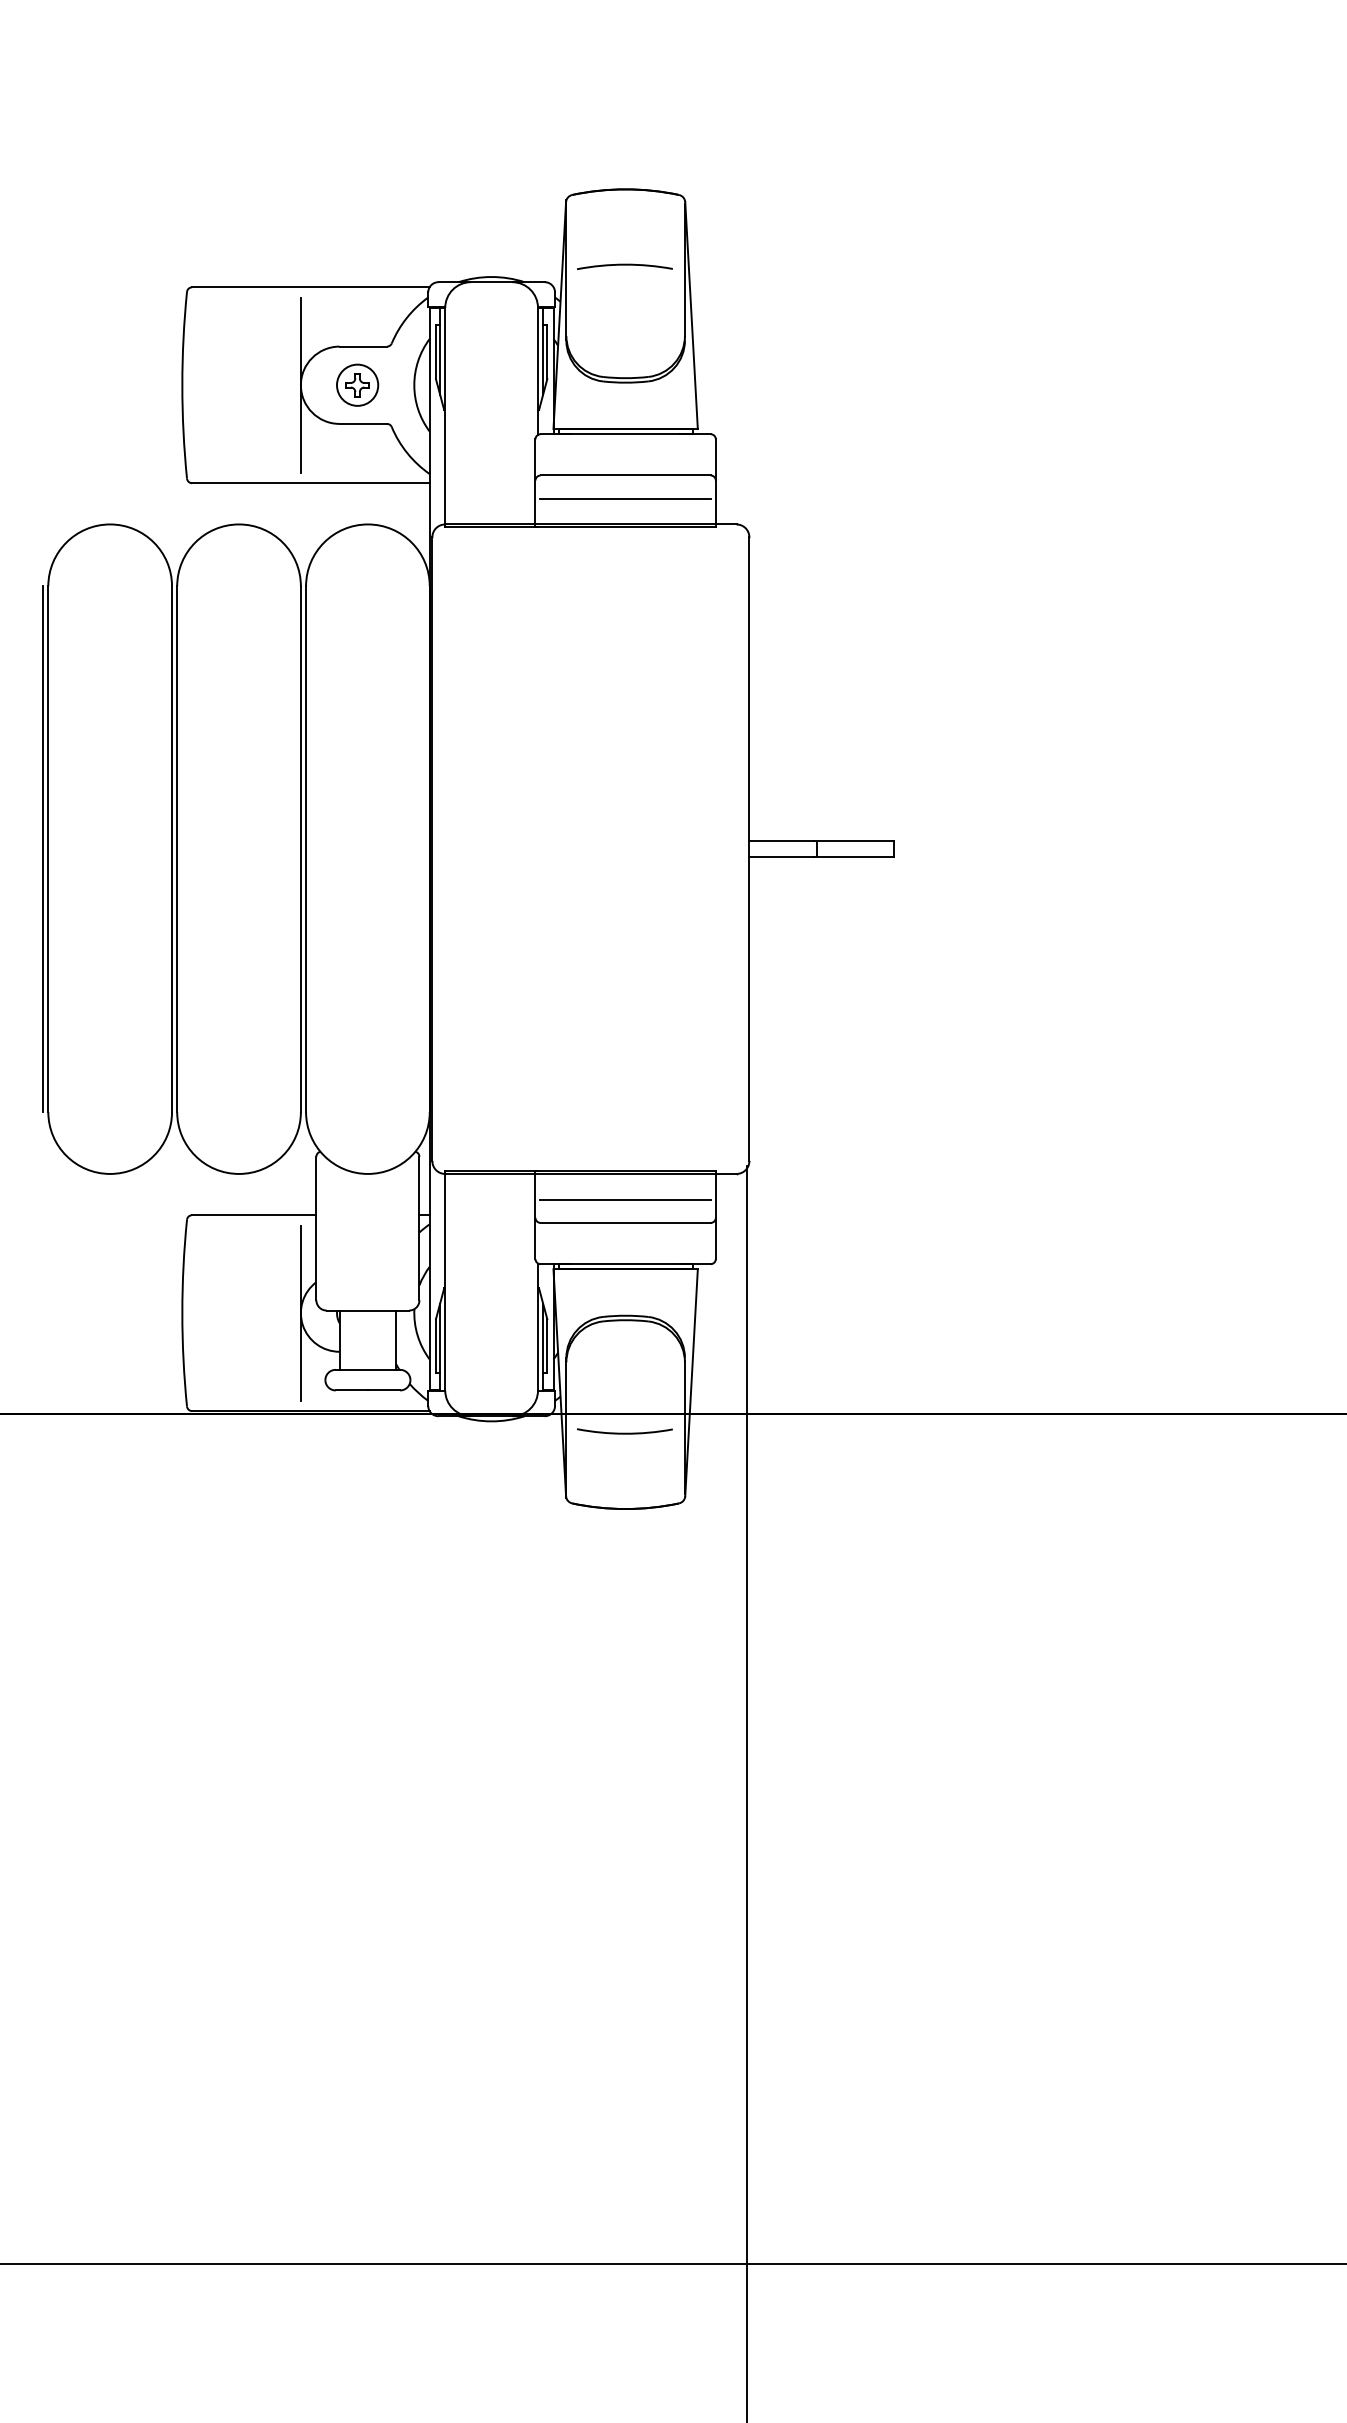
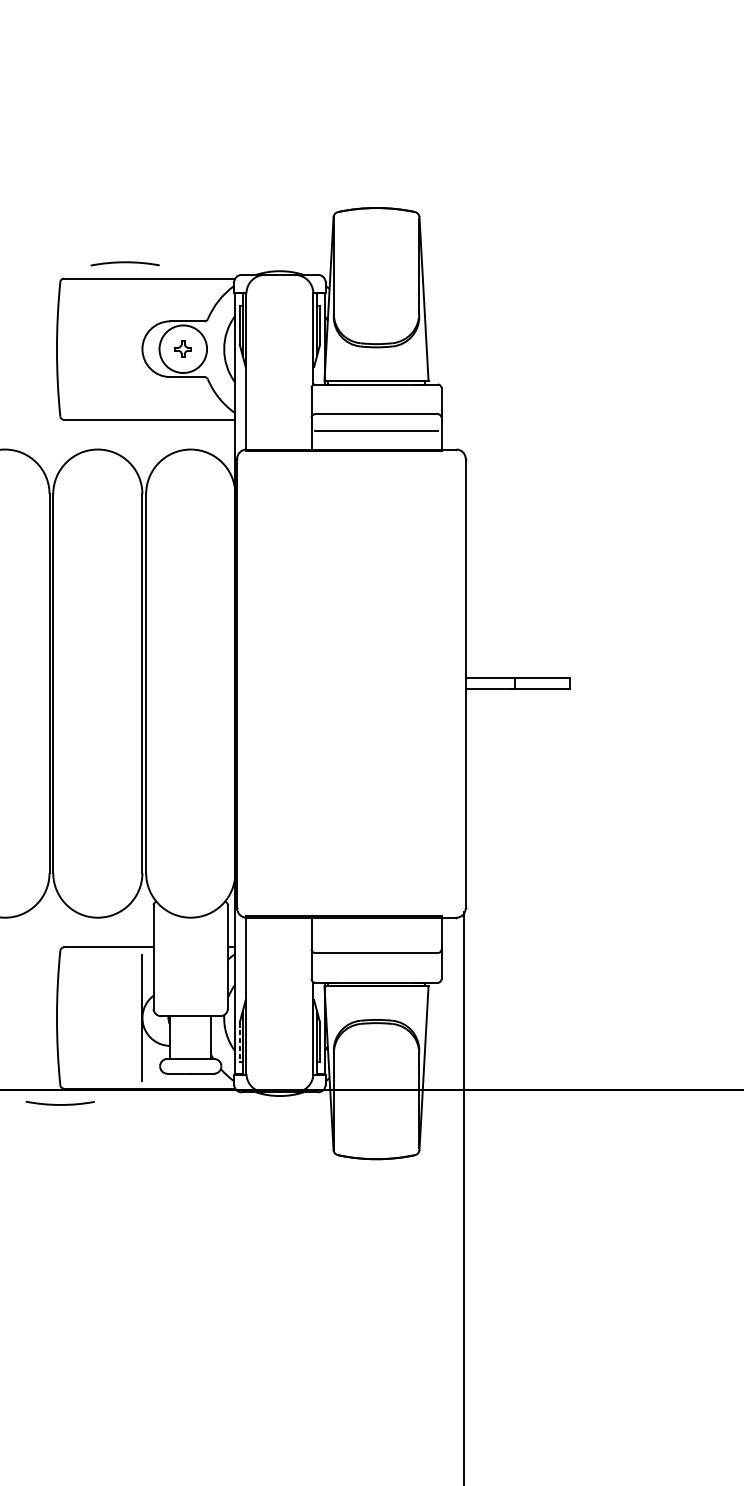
arc: (624, 265) -> (124, 262), moved
line: (300, 384) -> (142, 348), removed
circle: (357, 384) -> (183, 348), size x1.6
line: (625, 1199) -> (376, 936), removed
line: (435, 1346) -> (239, 1042), solid -> dashed
arc: (624, 1432) -> (59, 1104), moved

